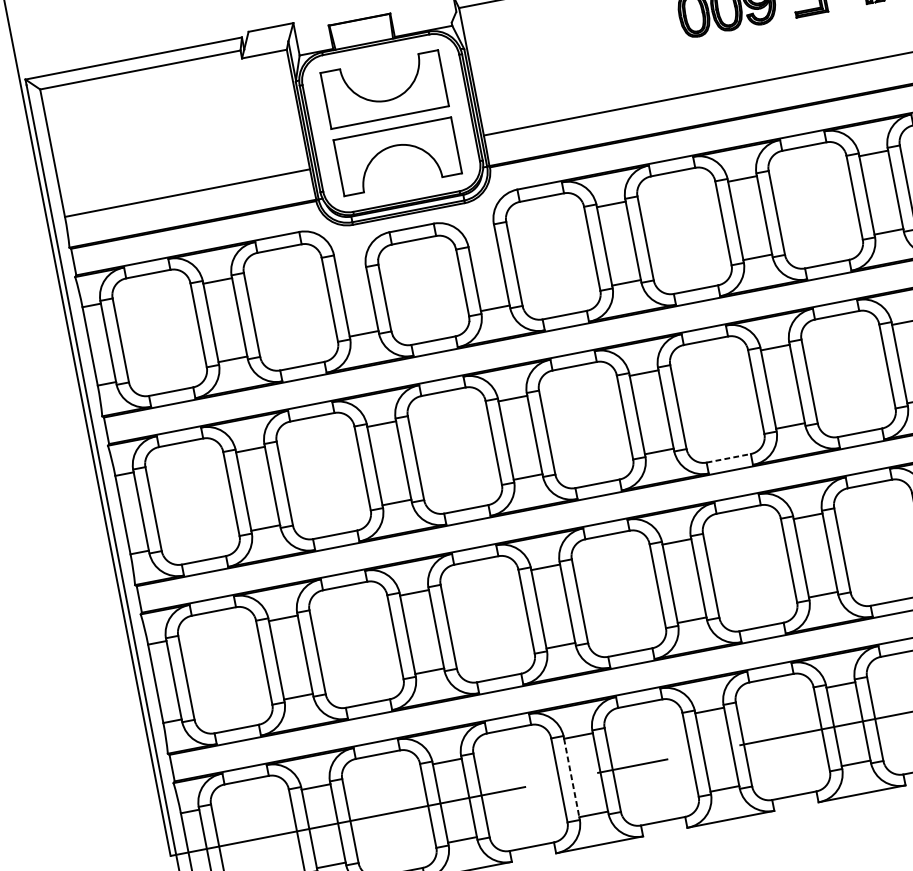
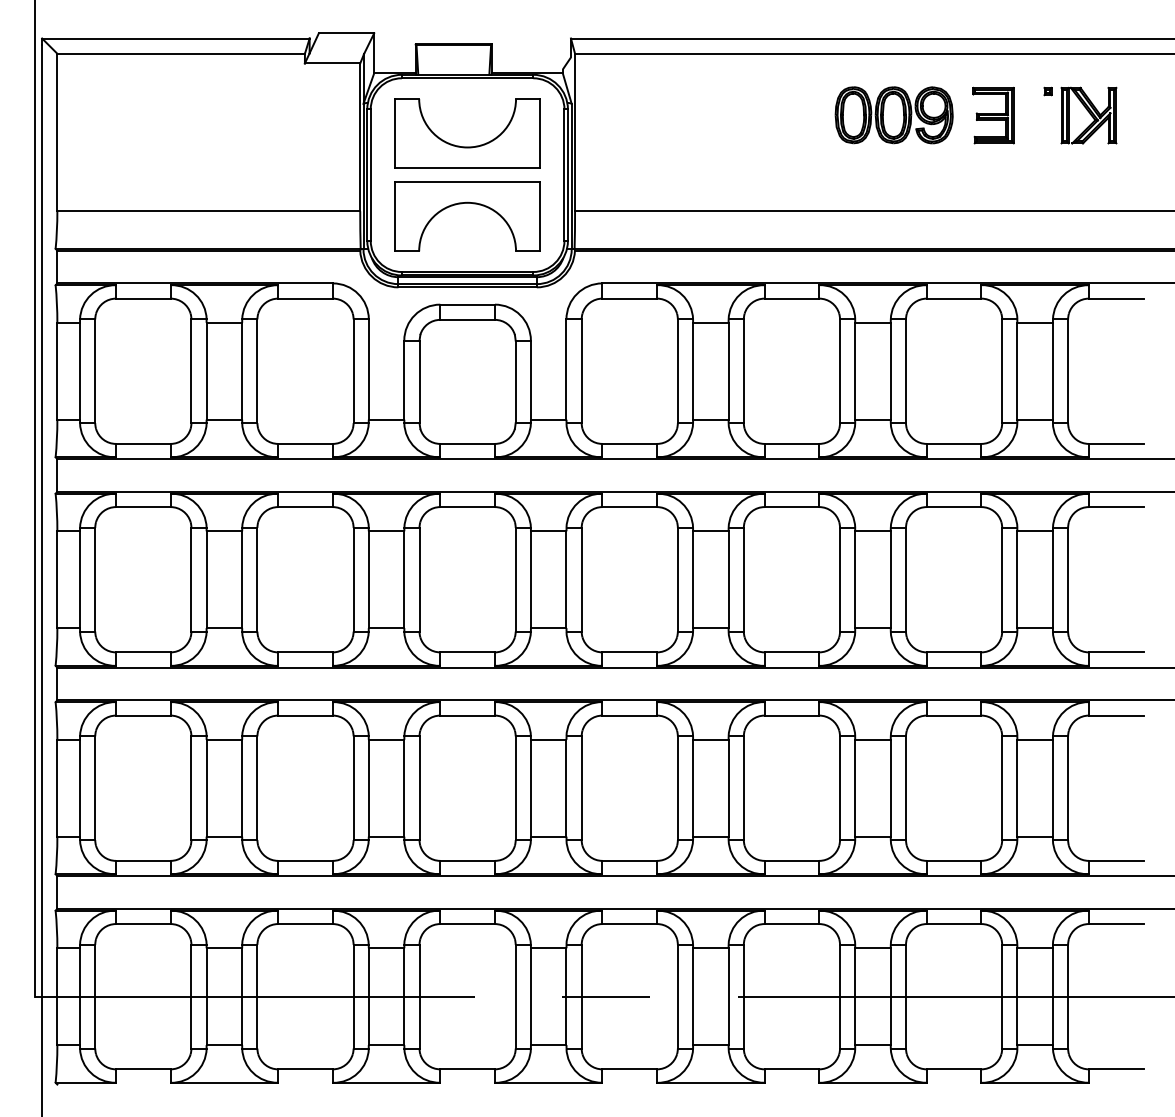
line: (729, 458) -> (792, 652), dashed -> solid
line: (571, 778) -> (530, 997), dashed -> solid

